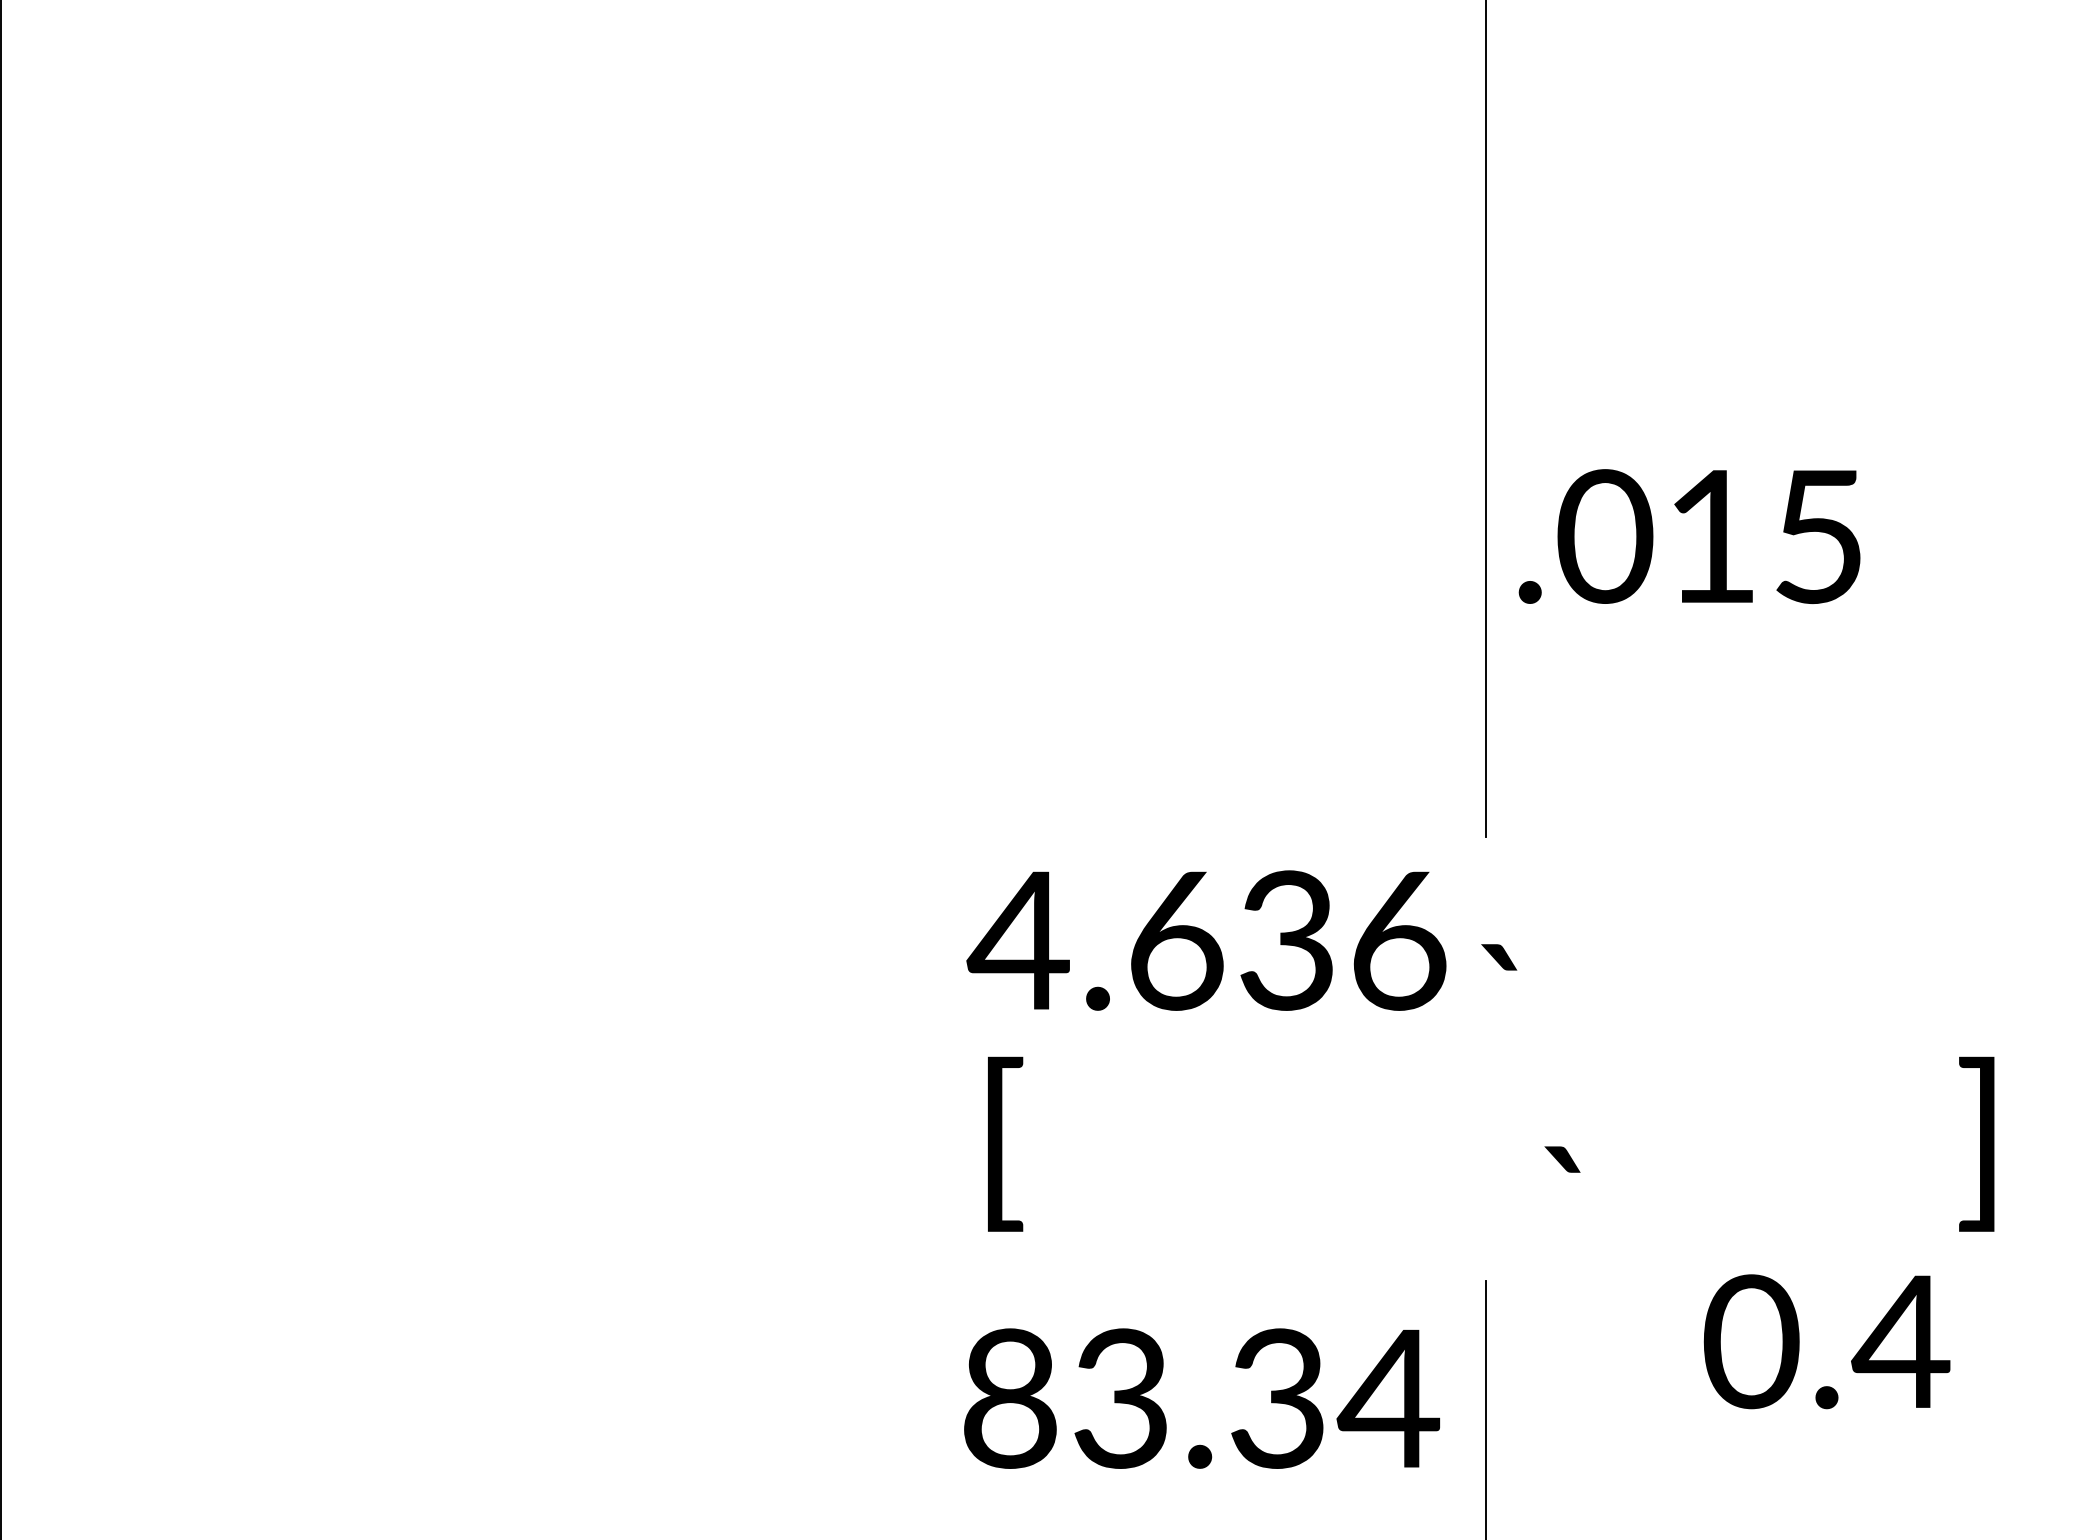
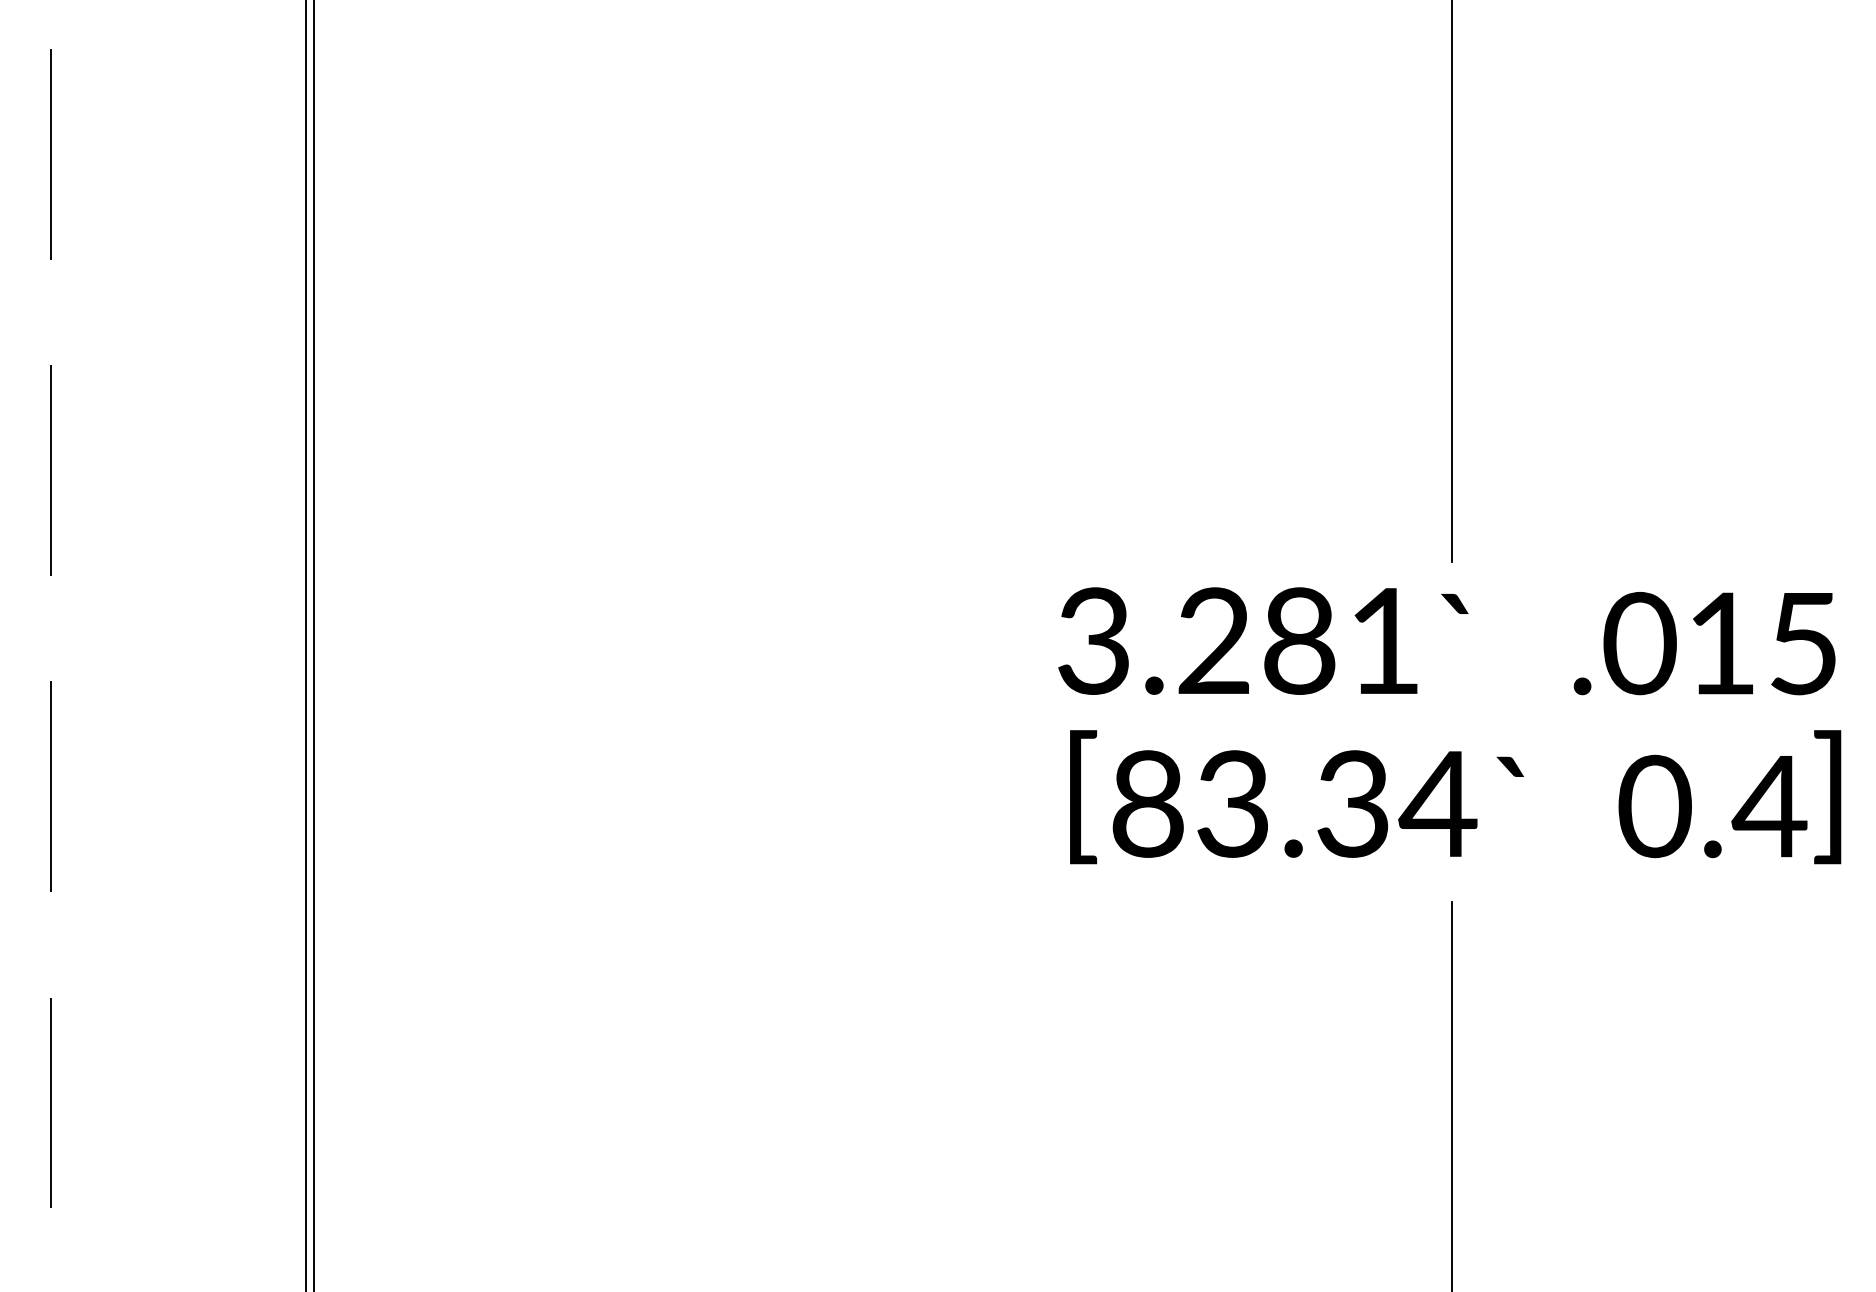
text: (1689, 536) -> (1704, 643), moved
text: (1206, 939) -> (1237, 640), 4.636 -> 3.281
text: (1498, 956) -> (1454, 603), moved
text: (1561, 1159) -> (1509, 766), moved
text: (1826, 1341) -> (1712, 806), moved
text: (1201, 1397) -> (1294, 803), moved

